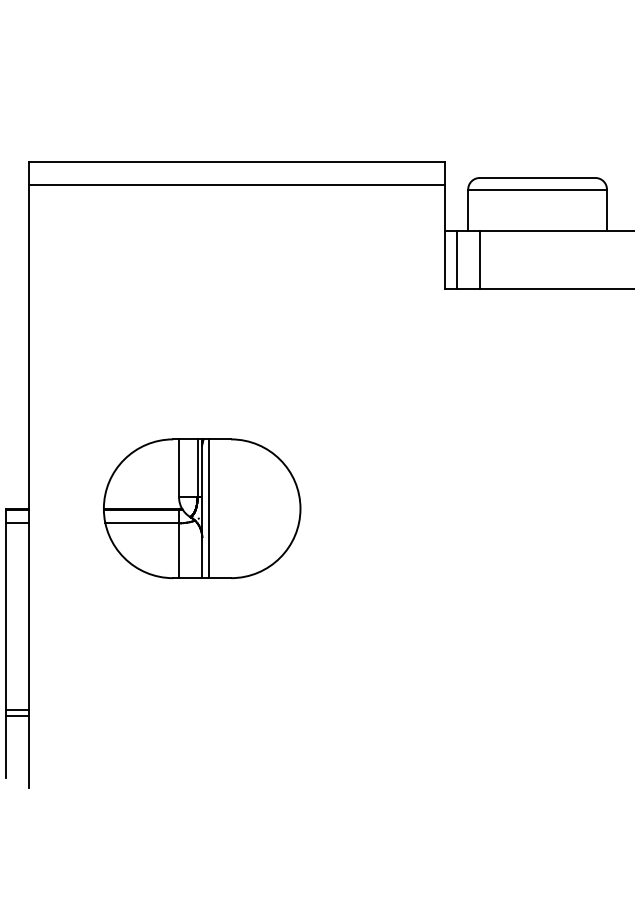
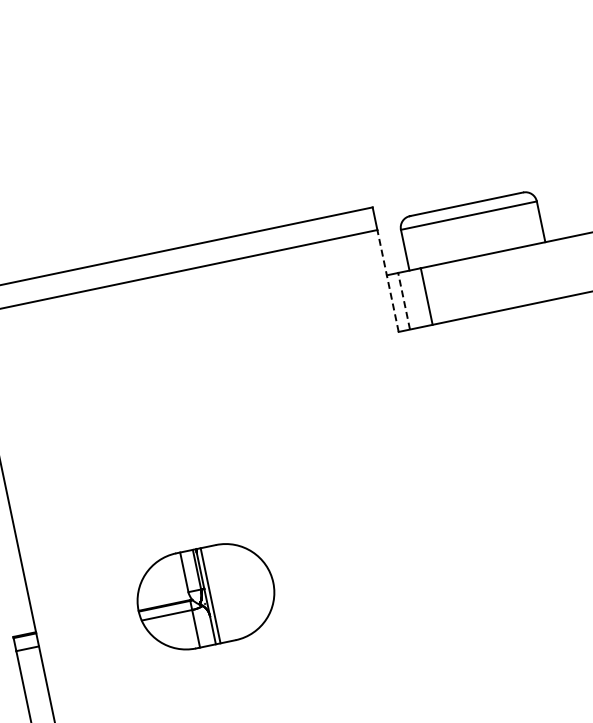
line: (445, 236) -> (388, 280), solid -> dashed
line: (456, 260) -> (404, 301), solid -> dashed
part: (202, 508) -> (206, 596), size x0.7

